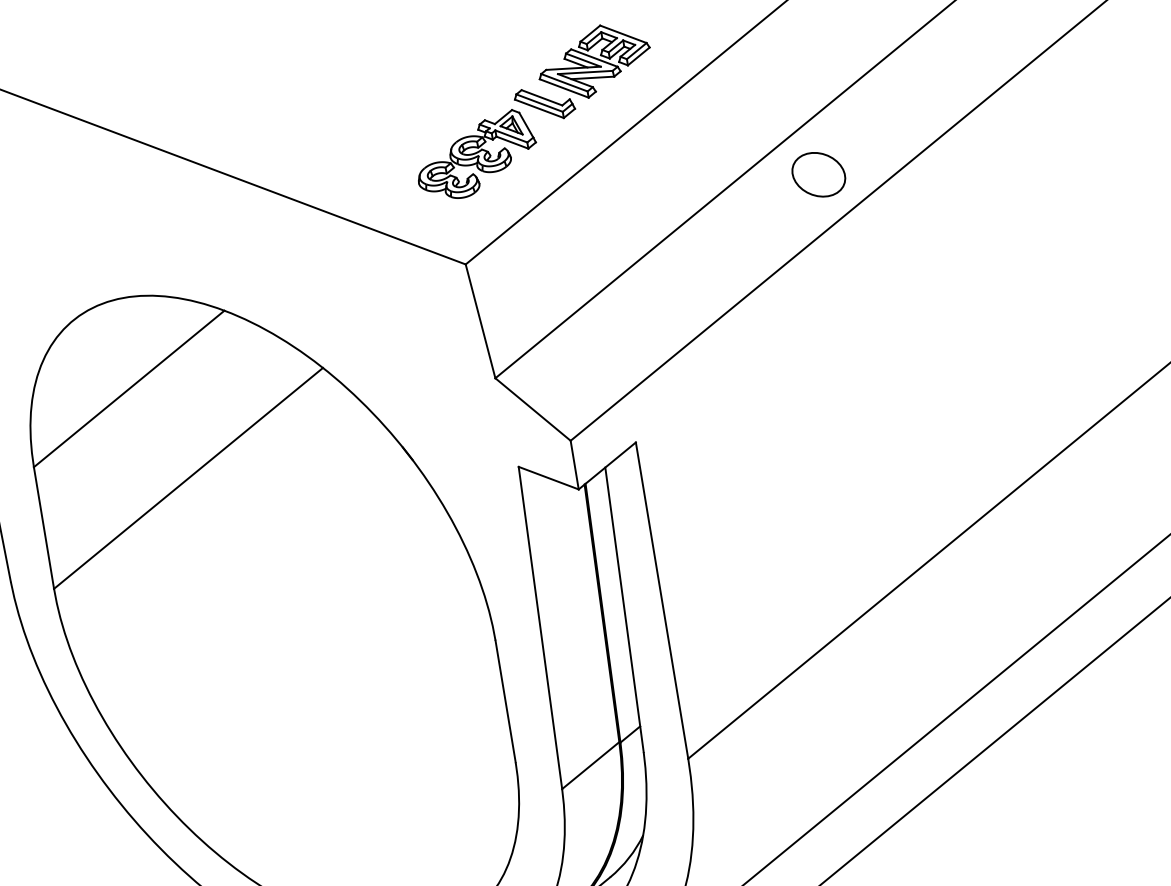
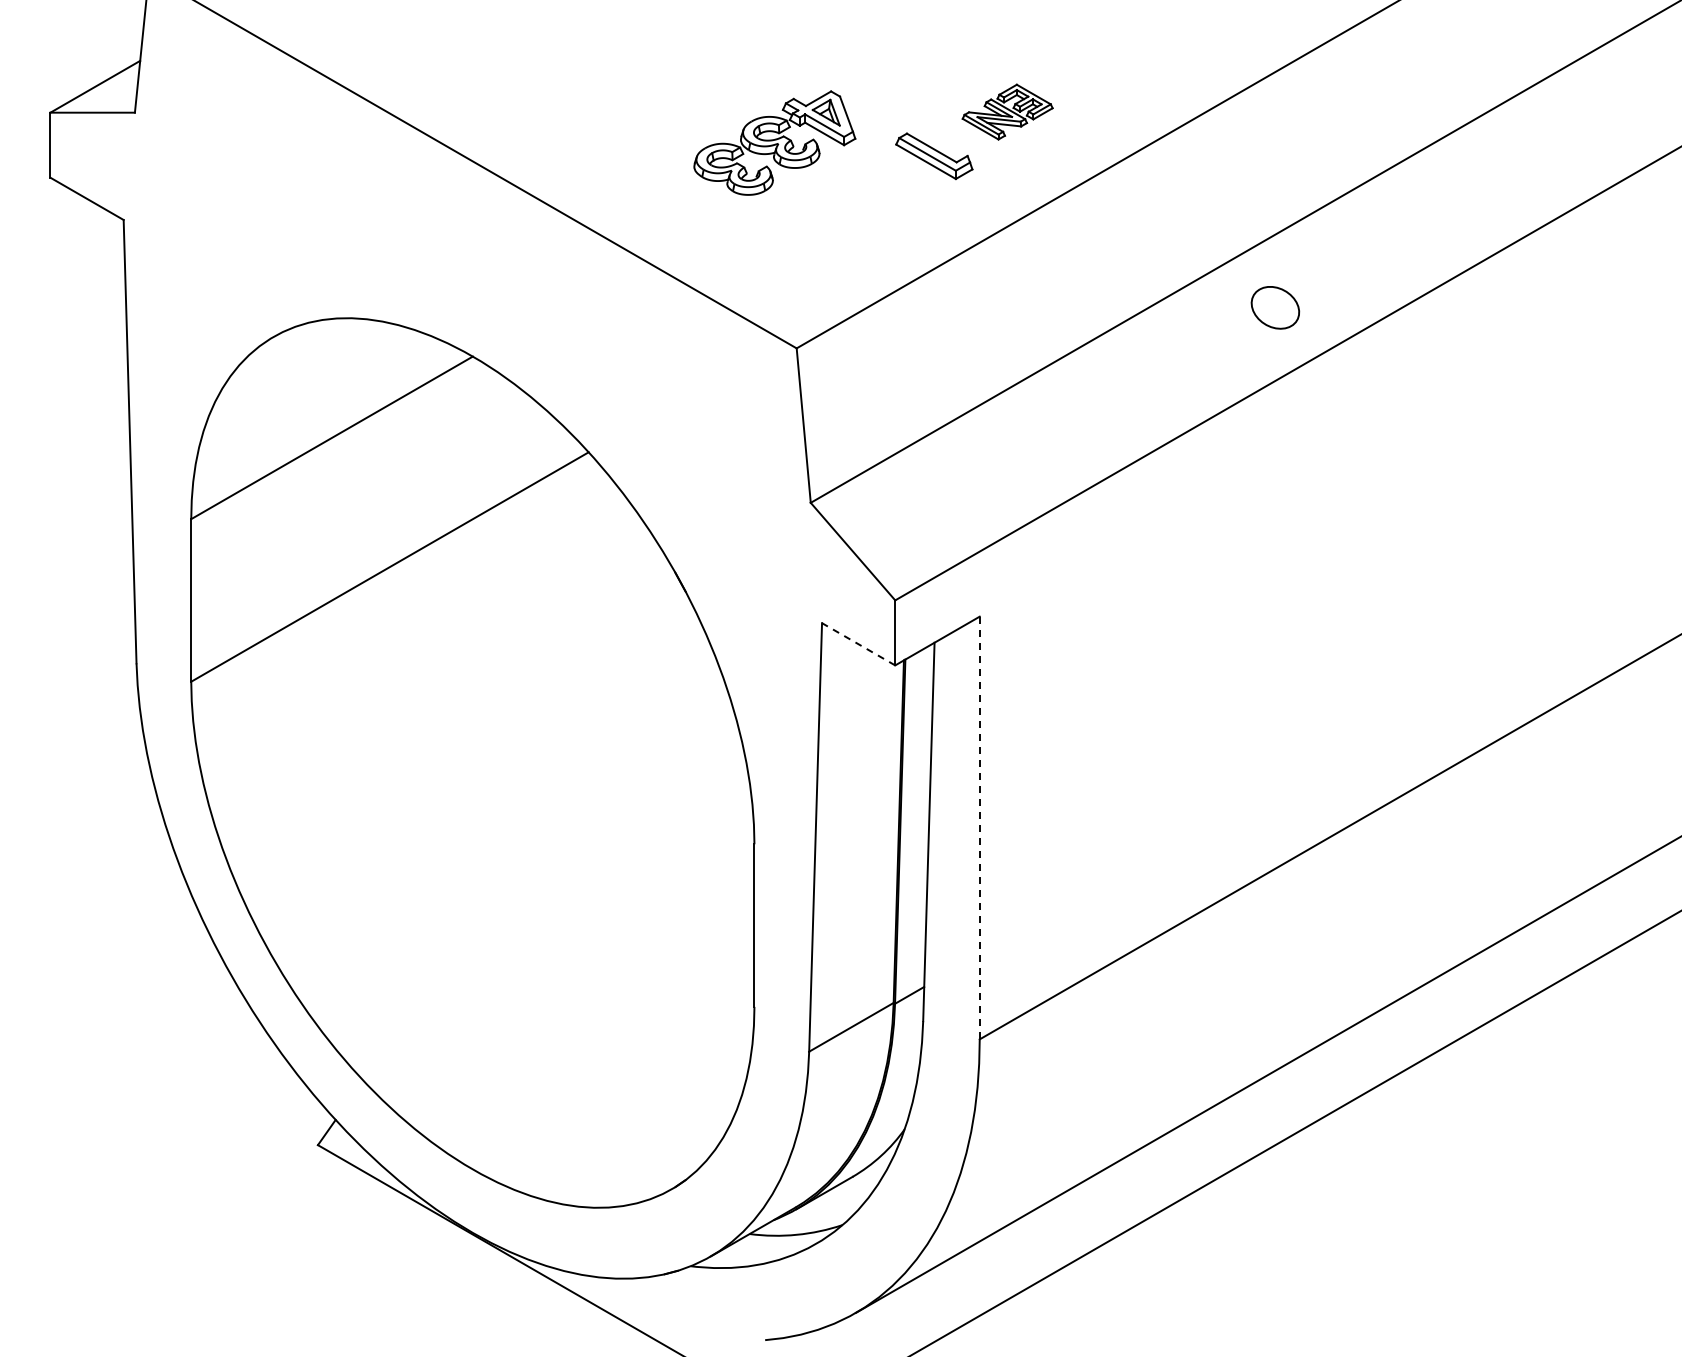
part: (594, 61) -> (1007, 111), size x0.6
part: (475, 155) -> (774, 142), moved
part: (818, 174) -> (1275, 307), size x0.7
line: (548, 478) -> (858, 644), solid -> dashed
line: (661, 600) -> (979, 827), solid -> dashed

